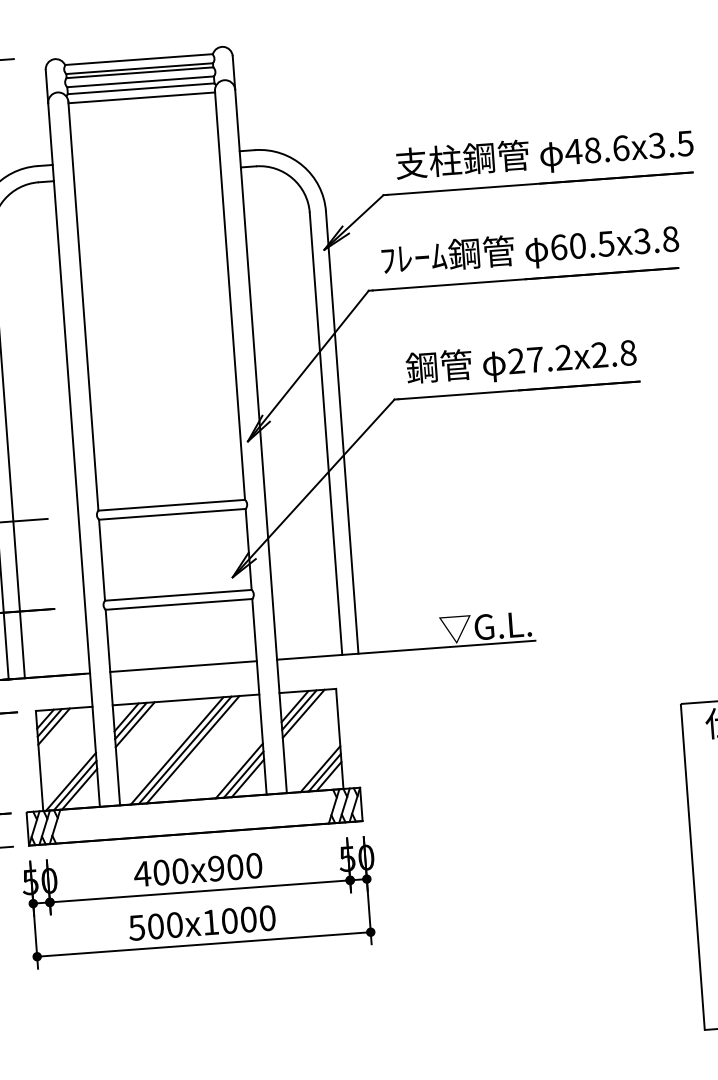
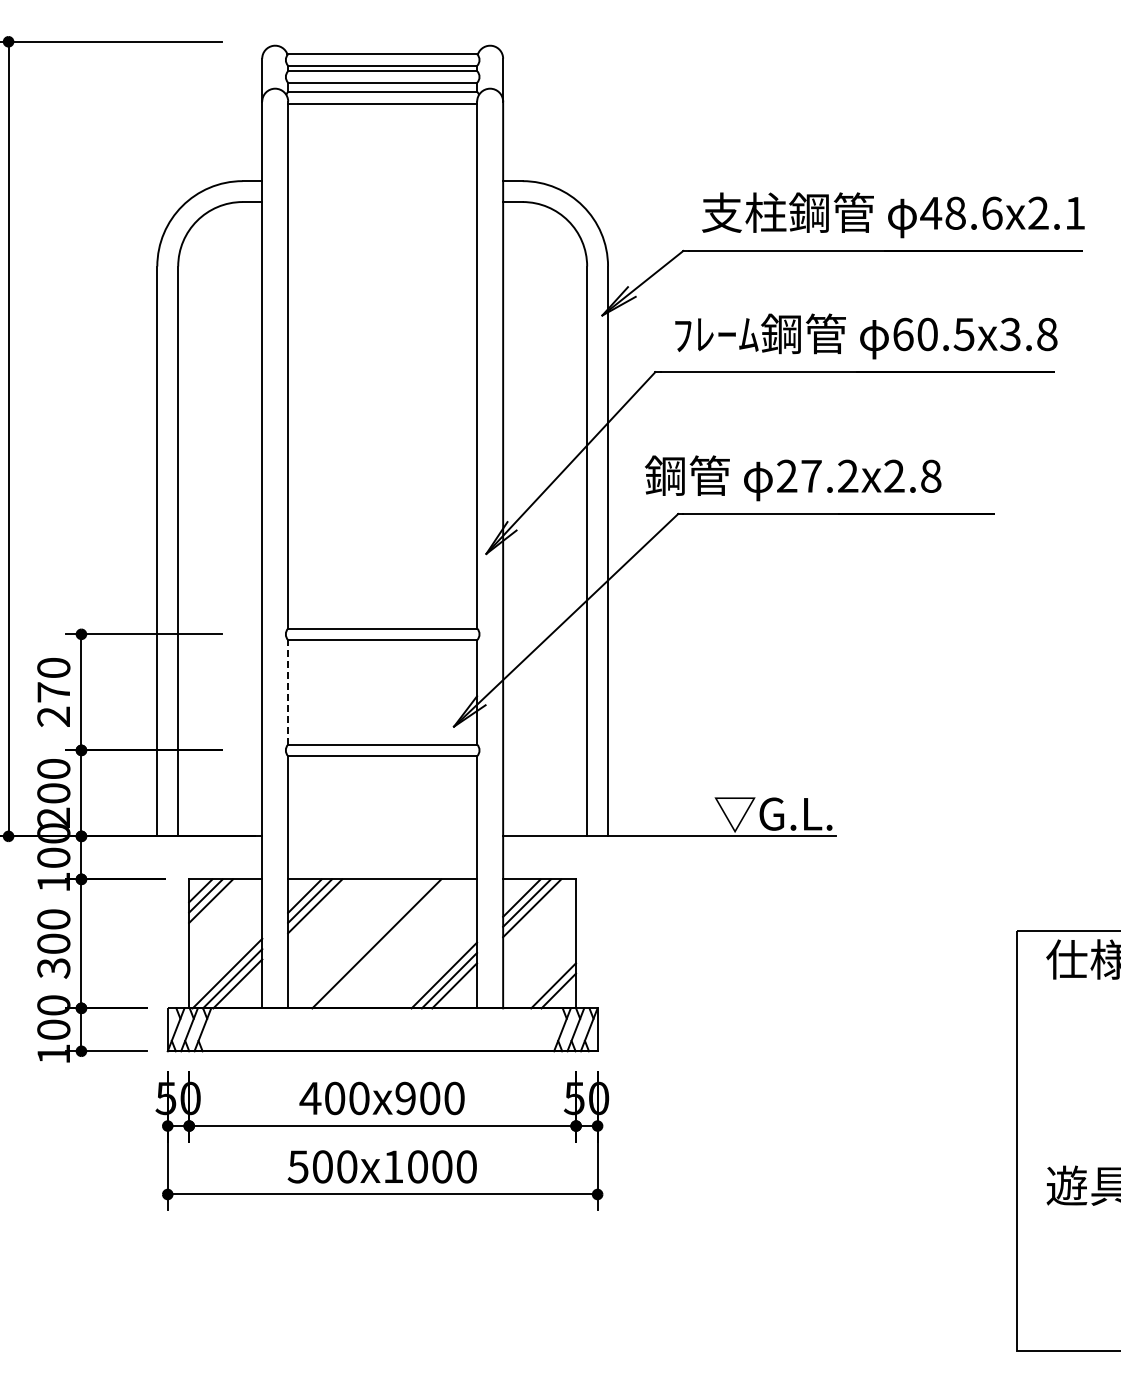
text: (670, 144) -> (1056, 213), 48.6x3.5 -> 48.6x2.1
text: (521, 362) -> (793, 478), moved
line: (102, 559) -> (288, 691), solid -> dashed
line: (183, 666) -> (382, 836), removed
line: (192, 749) -> (386, 943), removed
line: (176, 750) -> (365, 943), removed
line: (320, 768) -> (548, 980), removed

